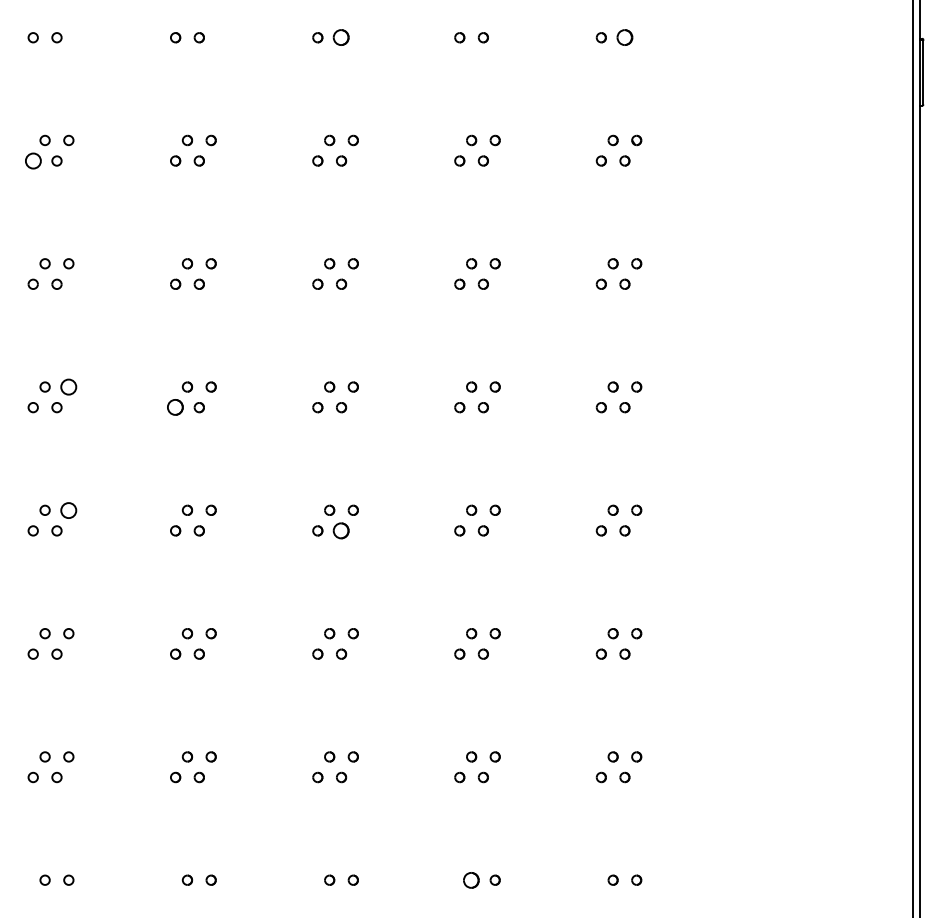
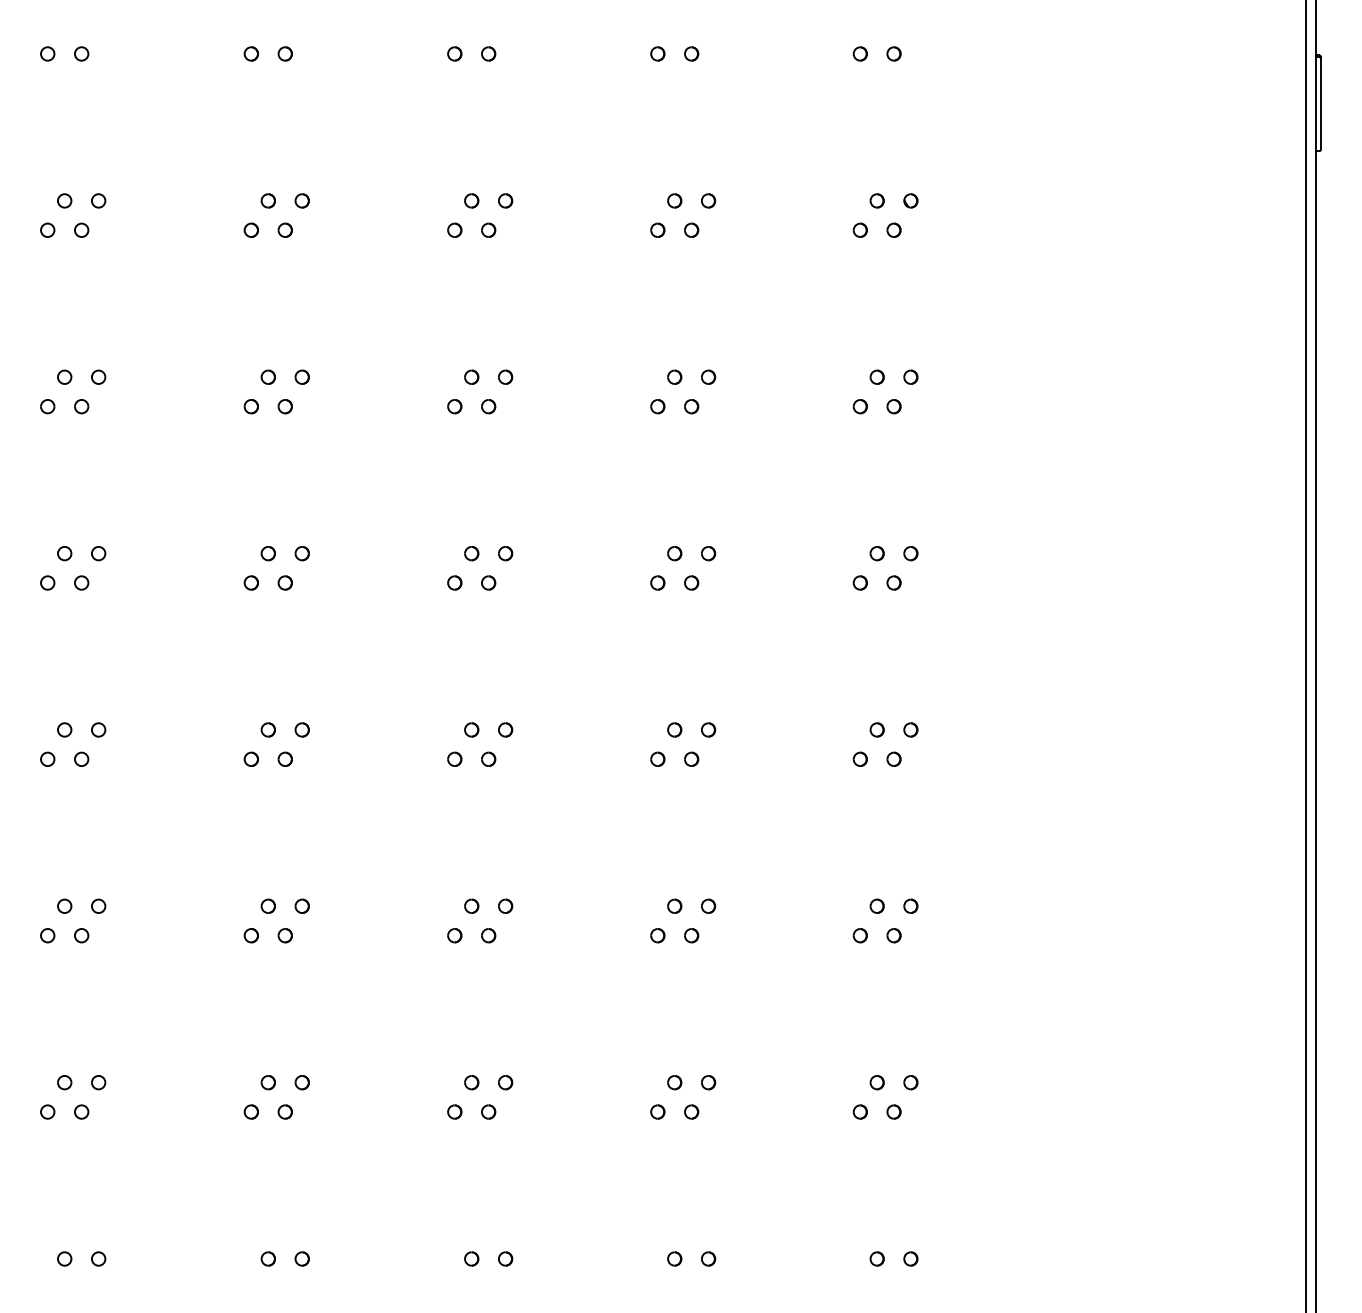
part: (341, 37) -> (488, 53), size x0.62
part: (624, 37) -> (893, 53), size x0.62
circle: (32, 160) -> (46, 229), size x0.62
circle: (68, 386) -> (98, 552), size x0.62
part: (175, 407) -> (251, 582), size x0.62
circle: (68, 509) -> (98, 728), size x0.62
part: (341, 530) -> (488, 758), size x0.62
part: (471, 879) -> (674, 1257), size x0.62

